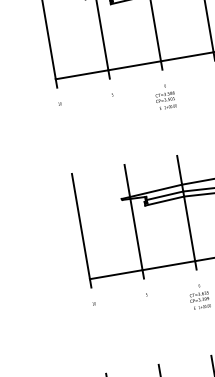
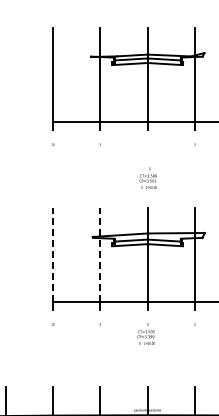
text: (164, 96) -> (147, 177), moved
line: (133, 217) -> (100, 254), solid -> dashed
line: (81, 225) -> (53, 254), solid -> dashed

